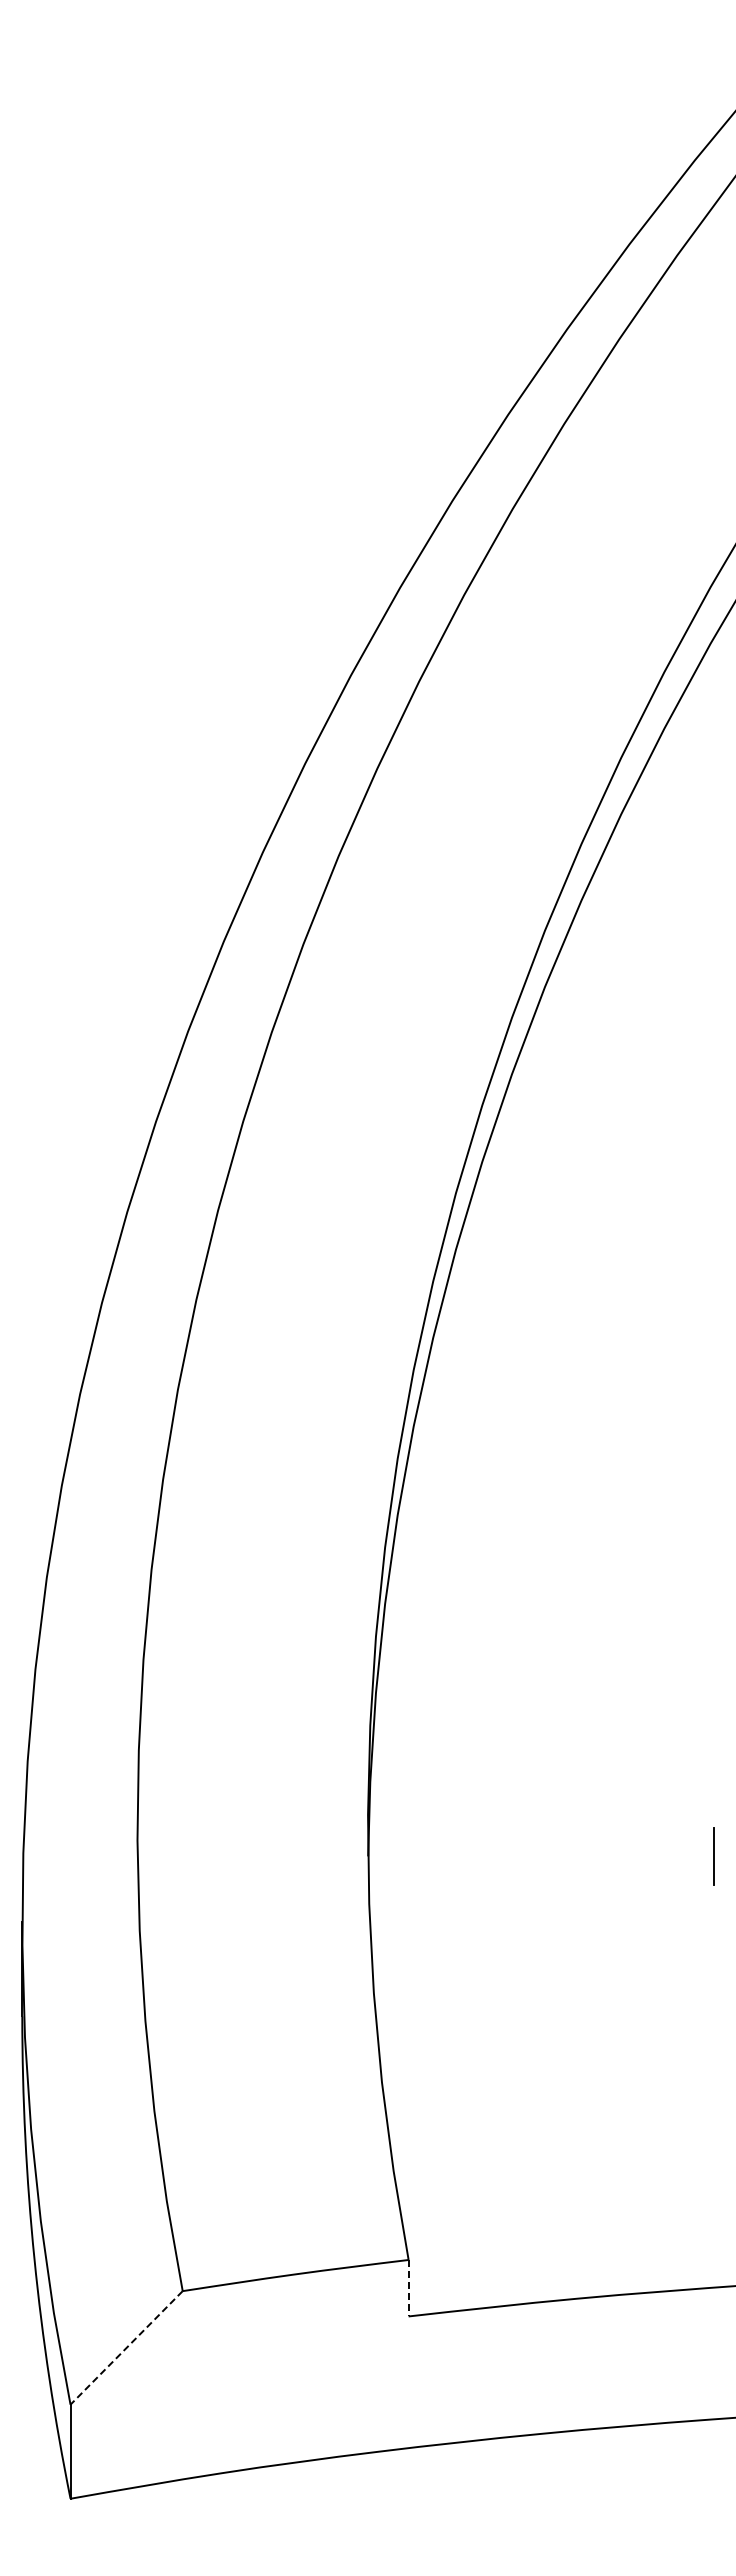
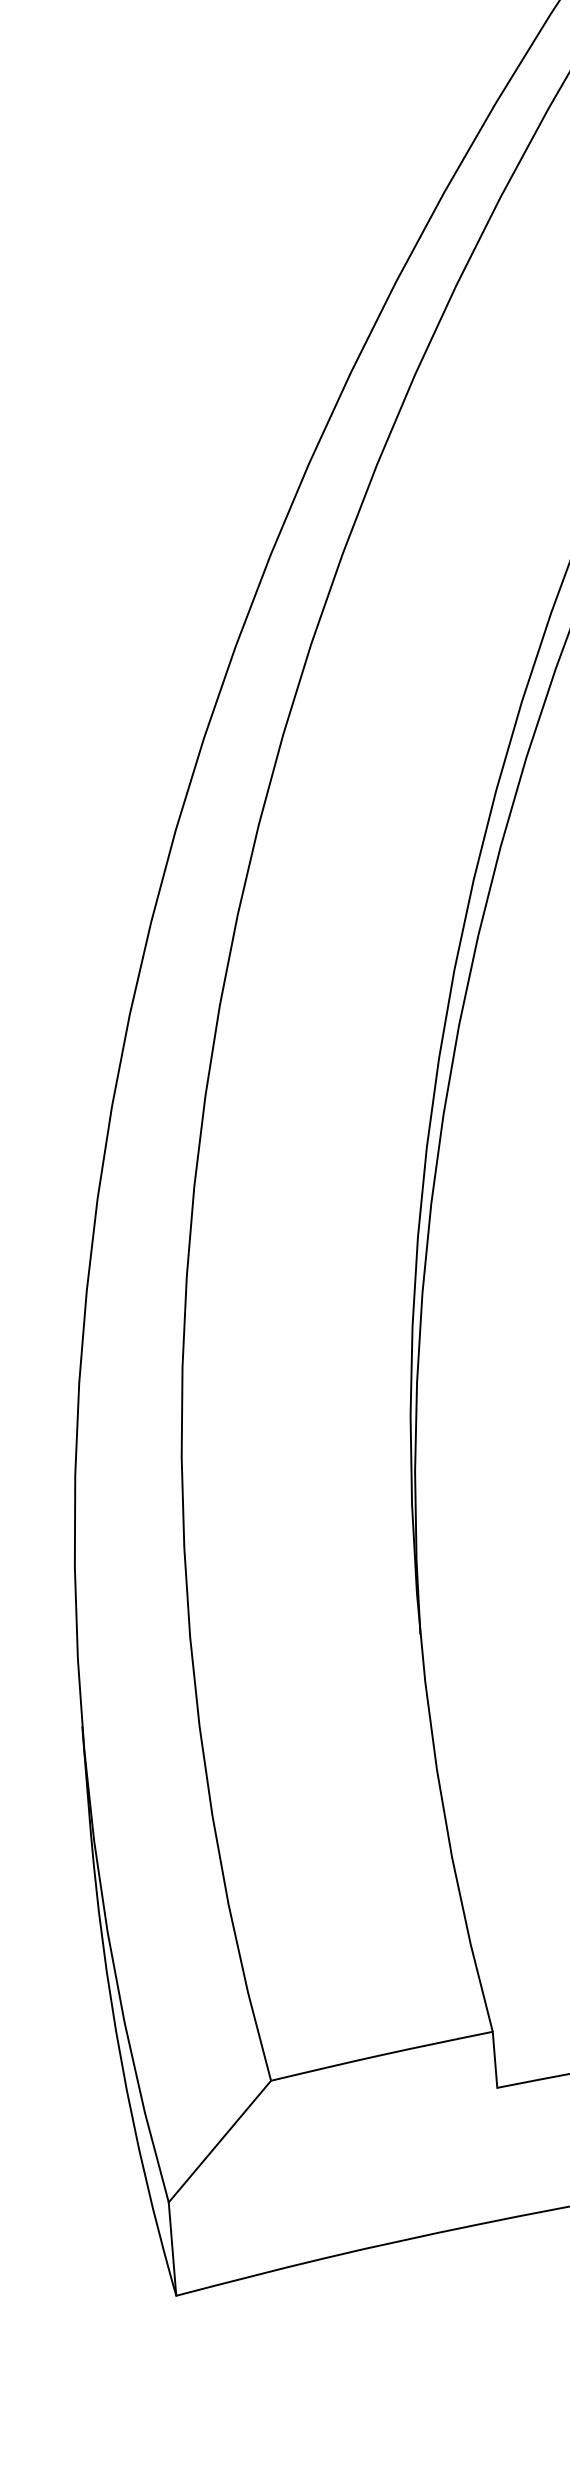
line: (408, 2288) -> (494, 2060), dashed -> solid
line: (126, 2347) -> (219, 2141), dashed -> solid

